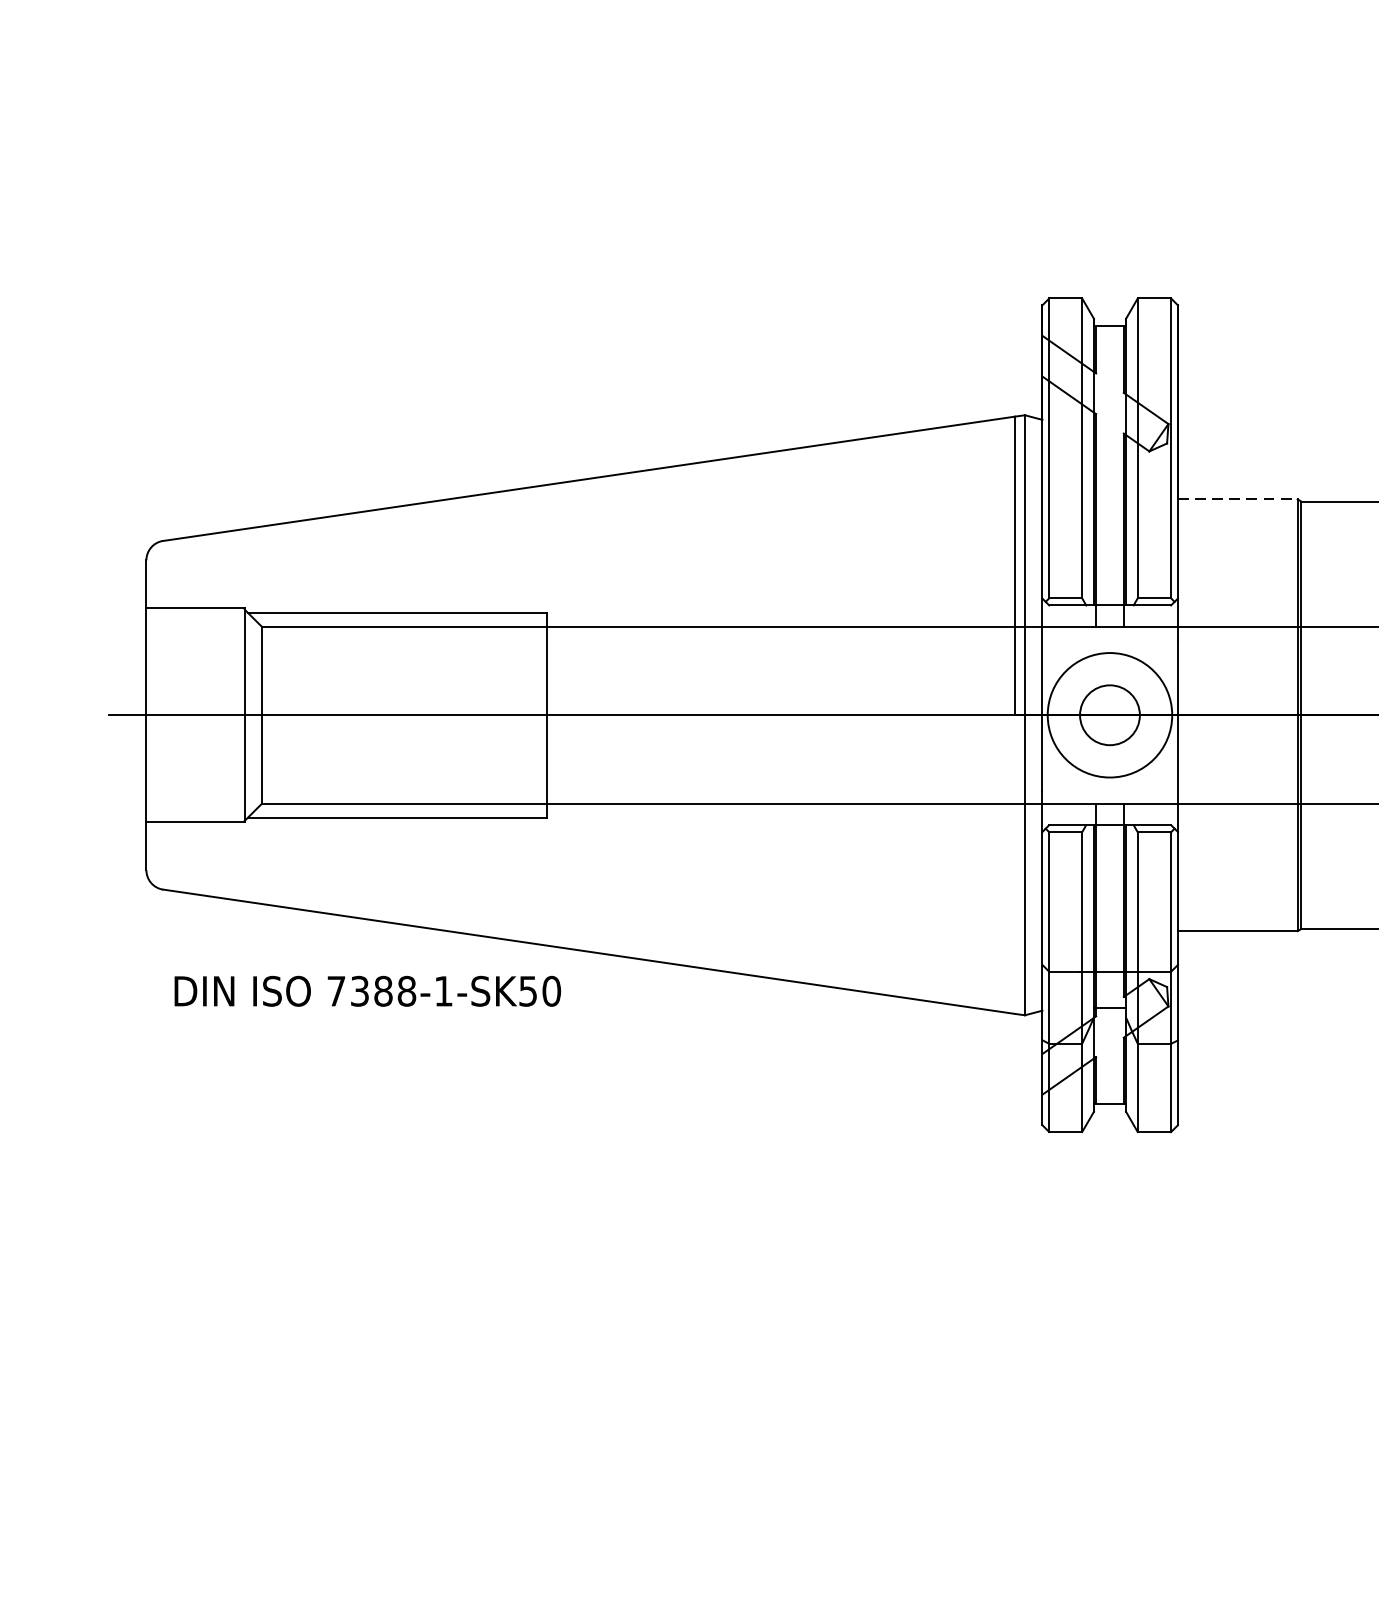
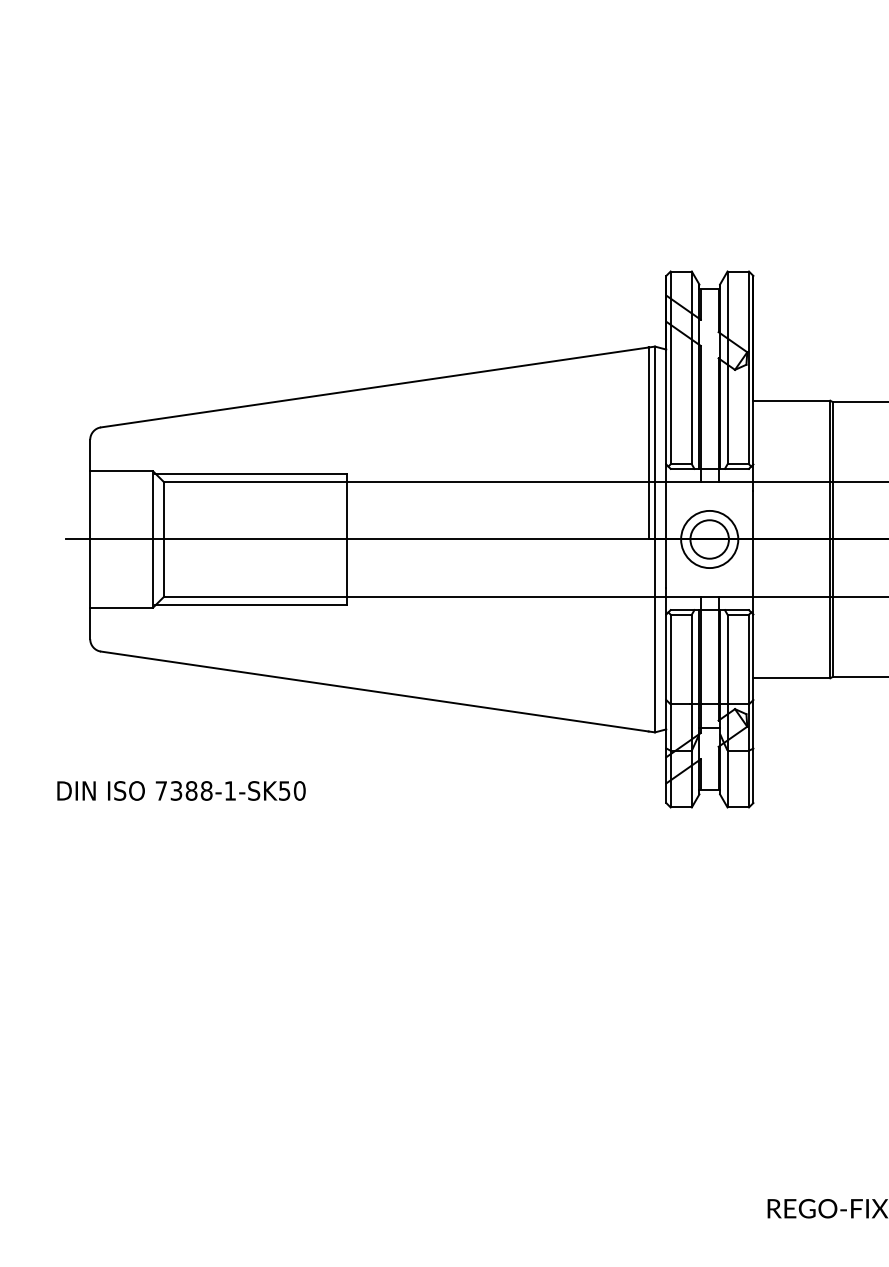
line: (1238, 499) -> (792, 400), dashed -> solid
circle: (1109, 715) -> (709, 539), size x0.71
text: (367, 990) -> (181, 790), moved

